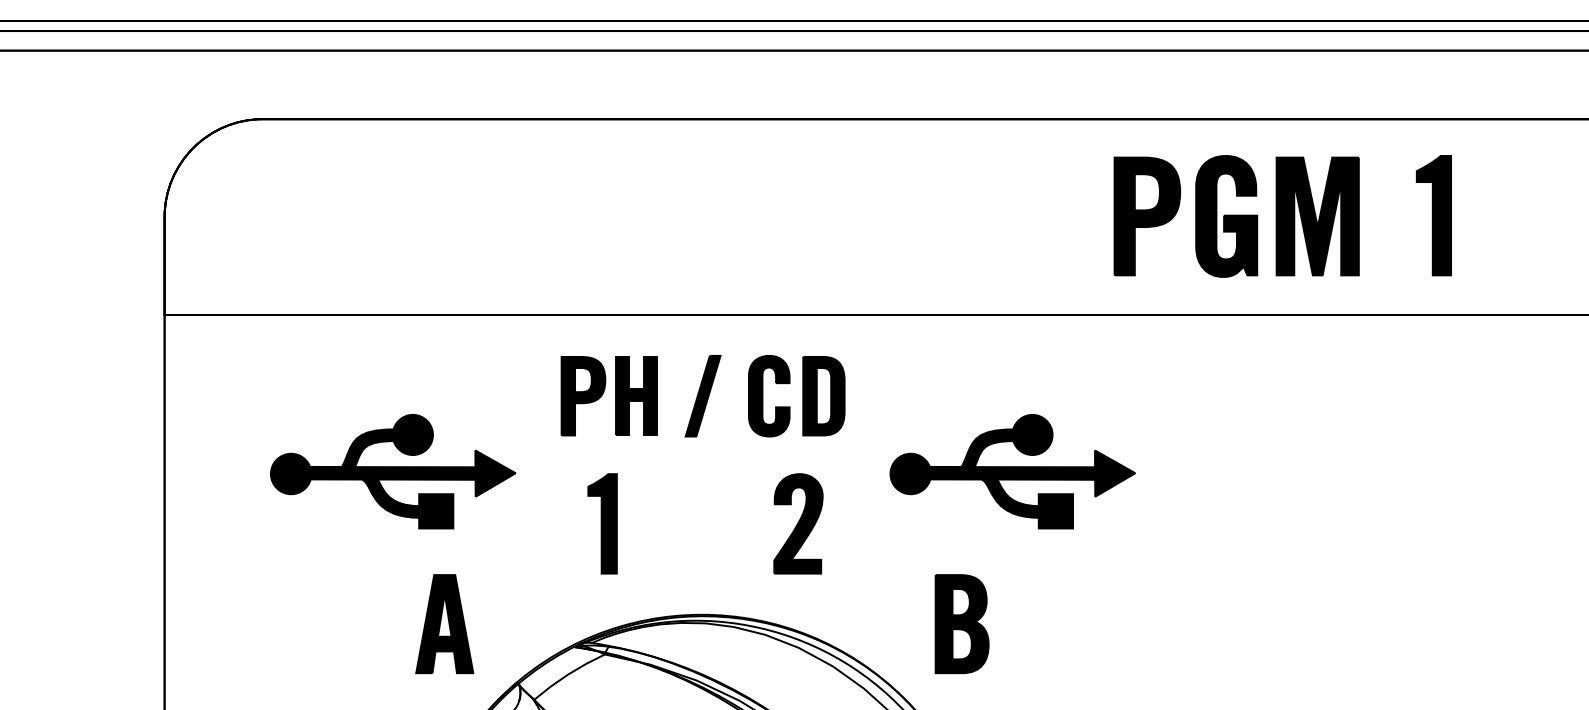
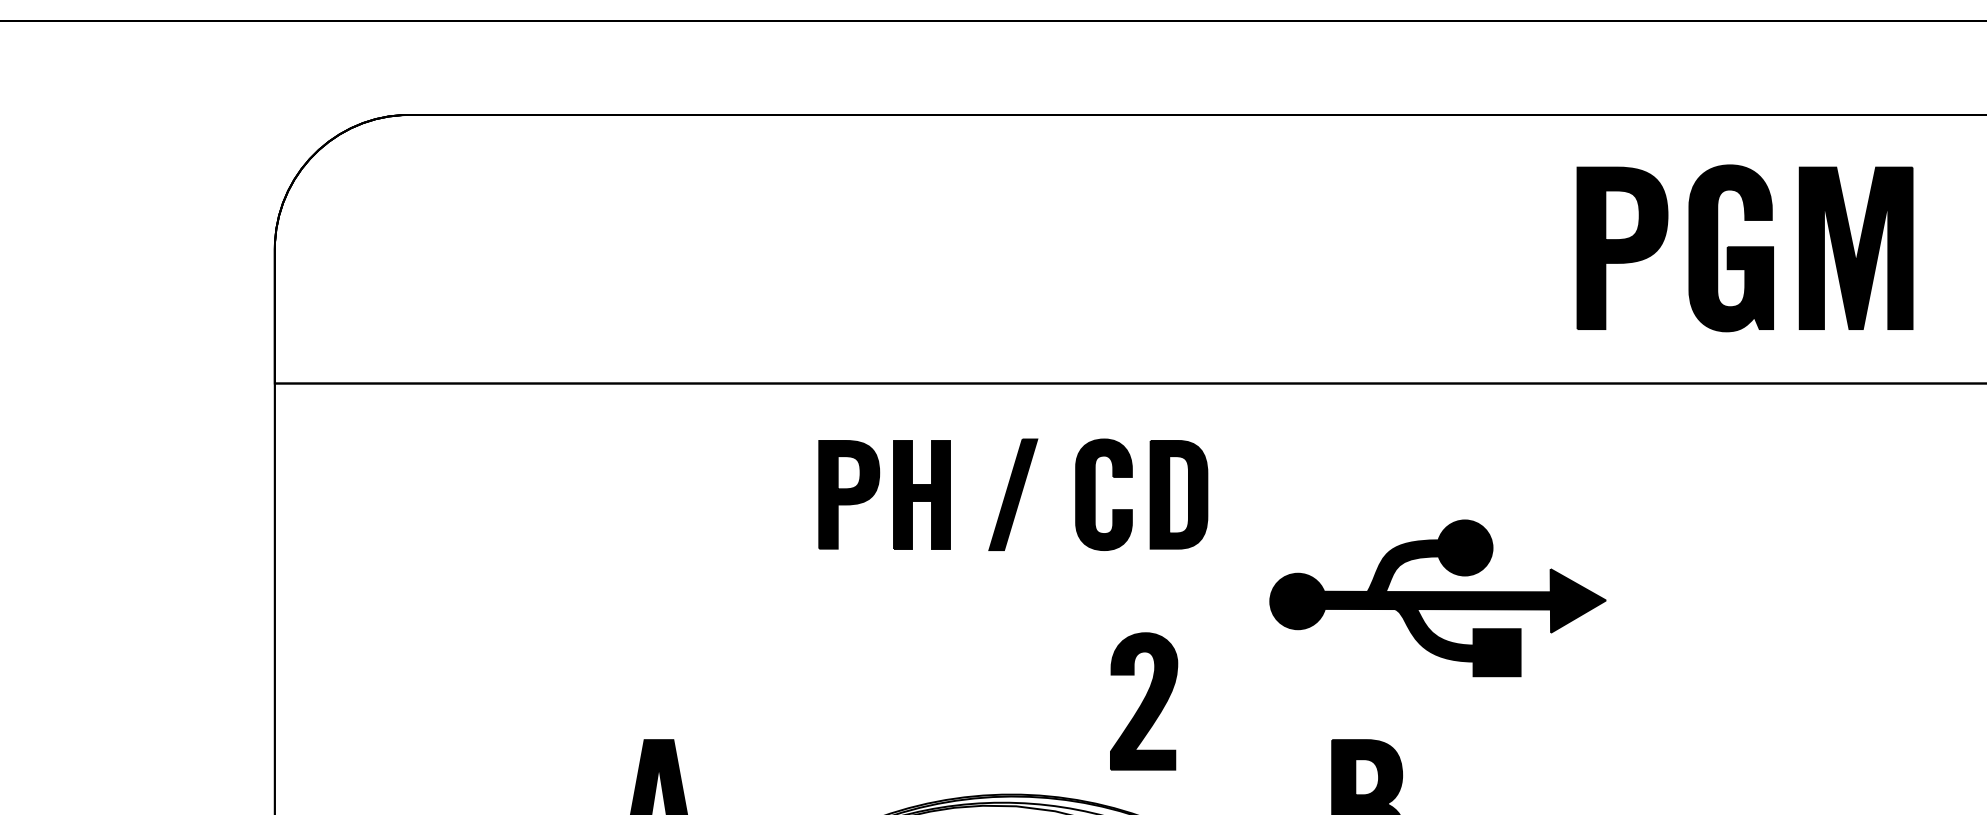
part: (393, 471) -> (588, 598), removed
part: (602, 523) -> (875, 669), removed
part: (798, 523) -> (1144, 700), moved

